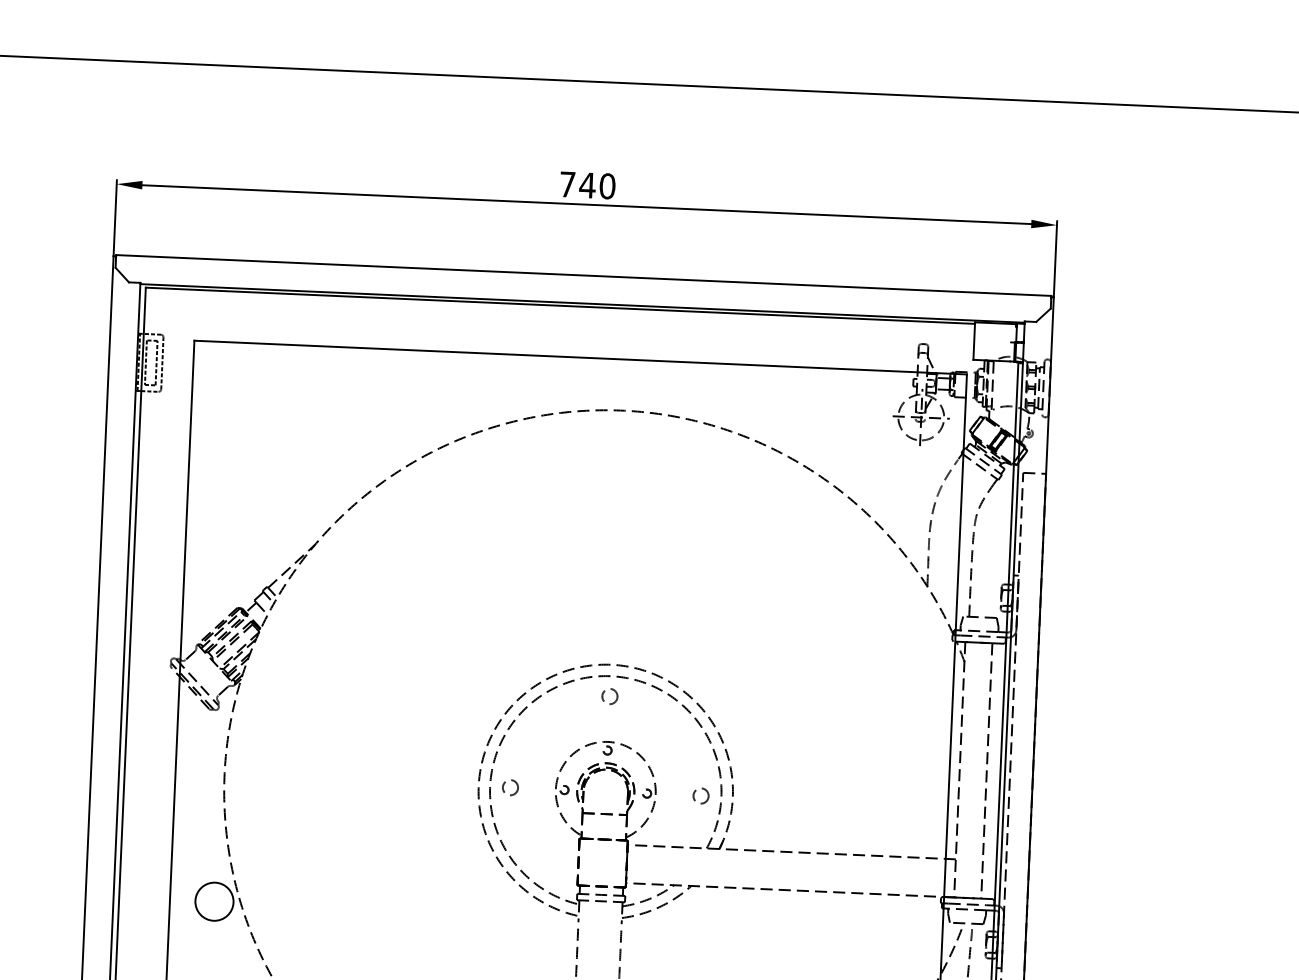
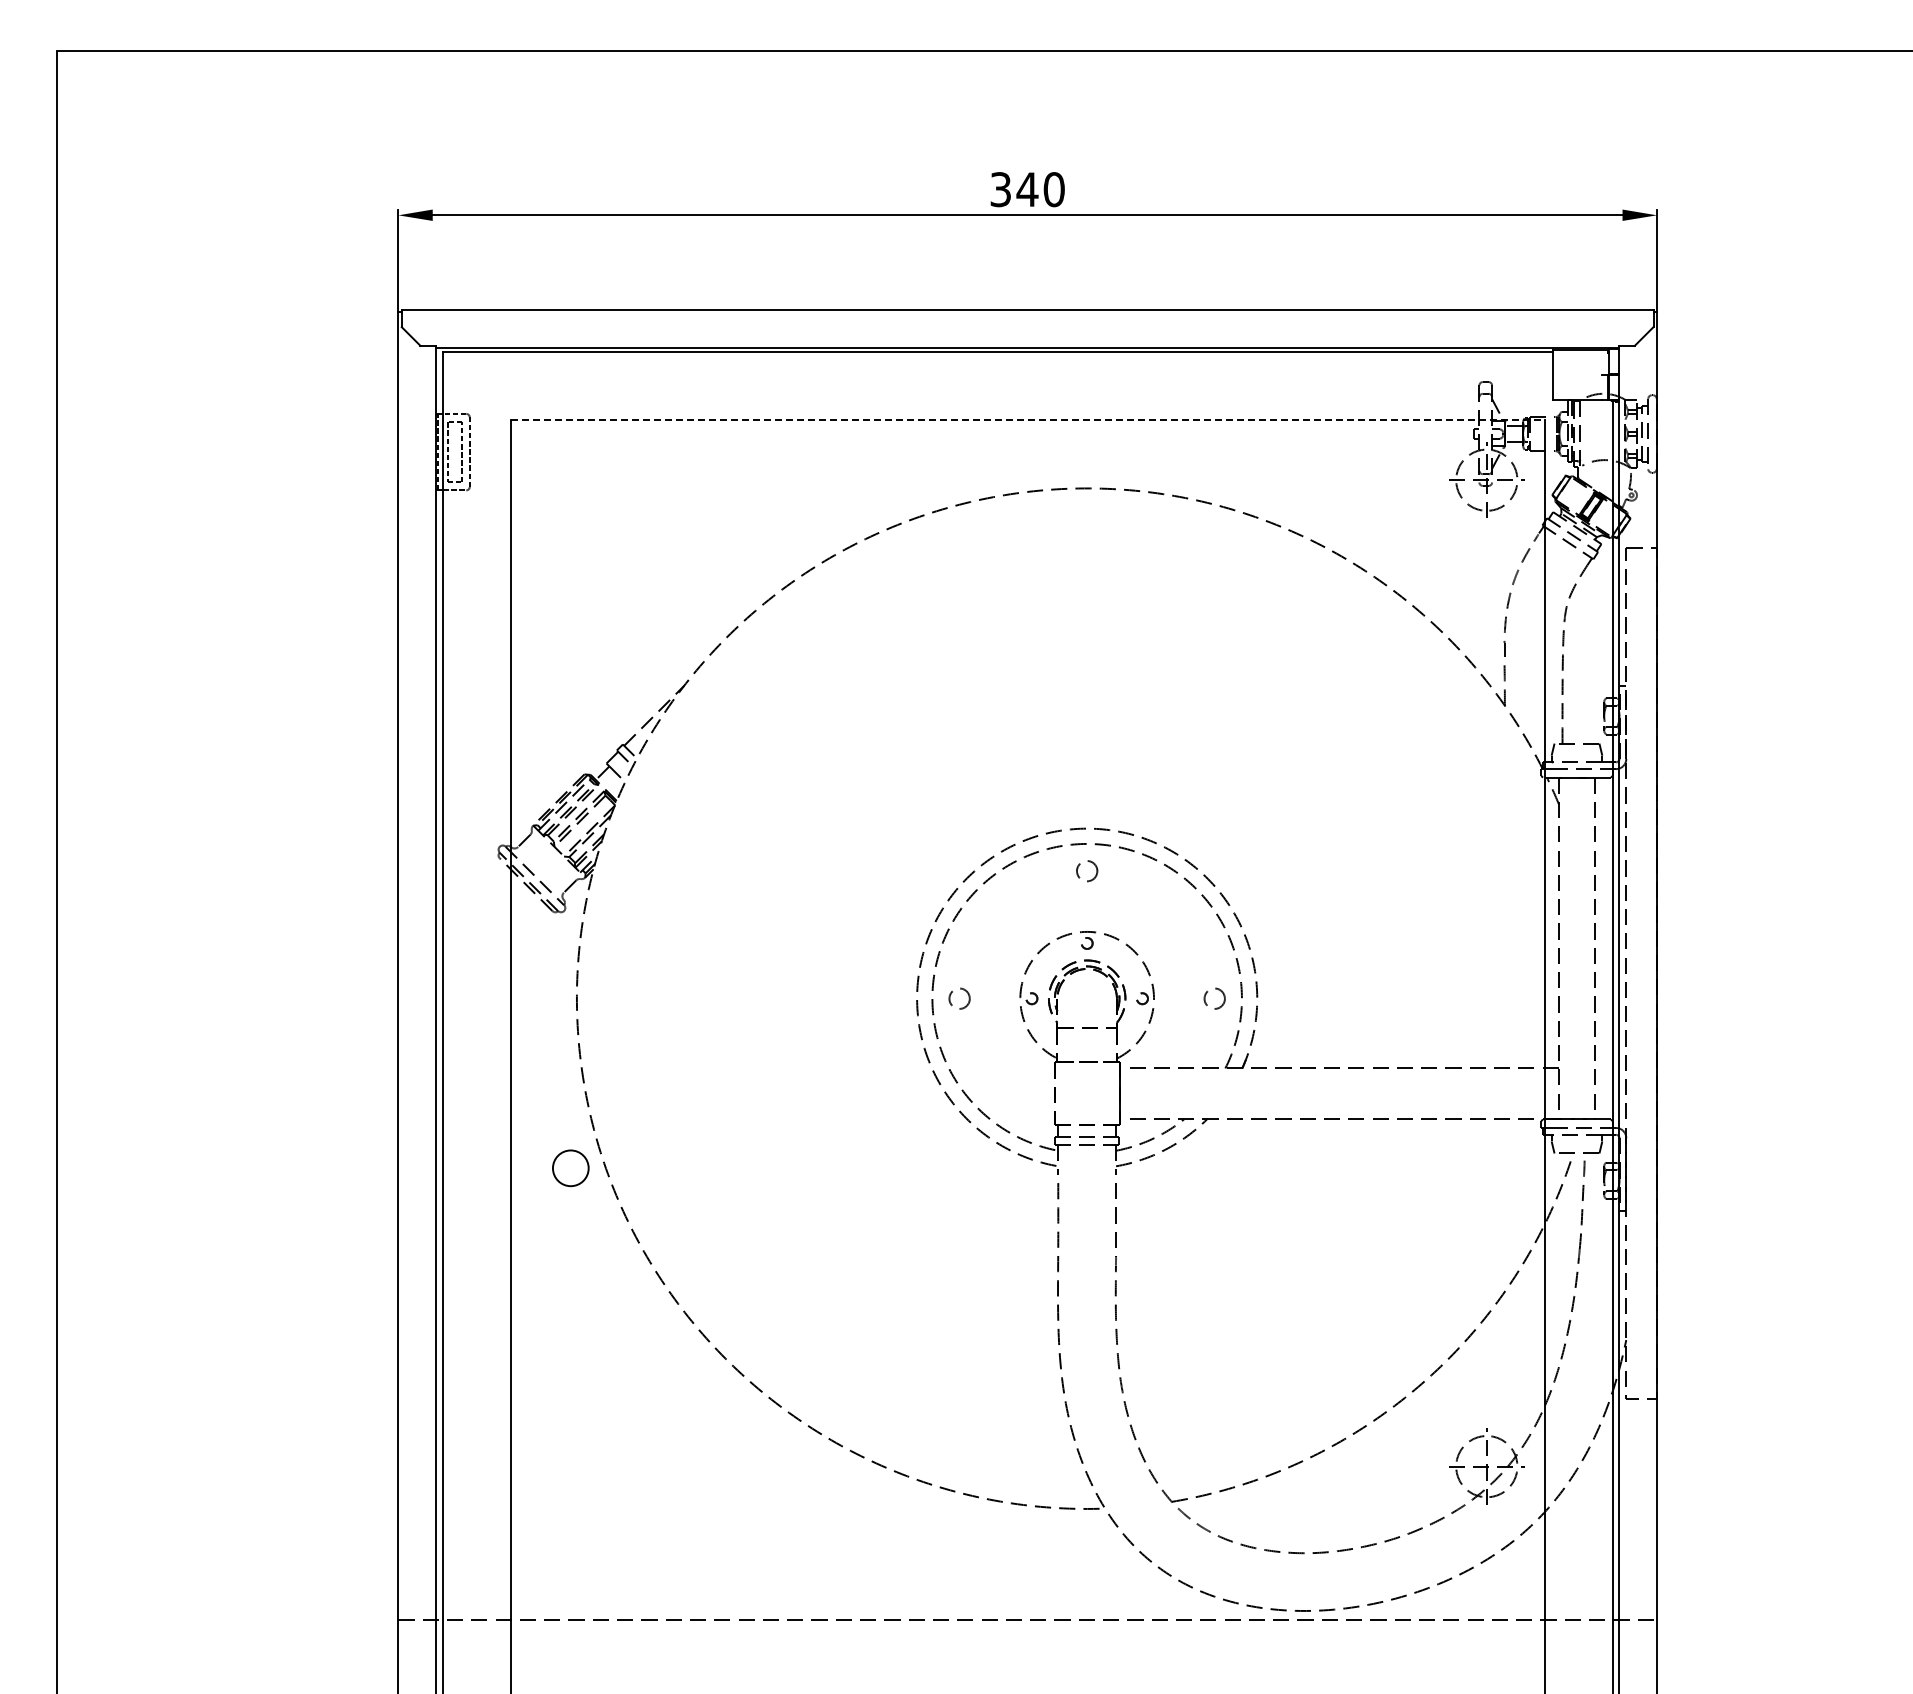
text: (567, 184) -> (1000, 189), 740 -> 340
line: (580, 357) -> (1028, 420), solid -> dashed
circle: (214, 901) -> (570, 1167), size x0.7

